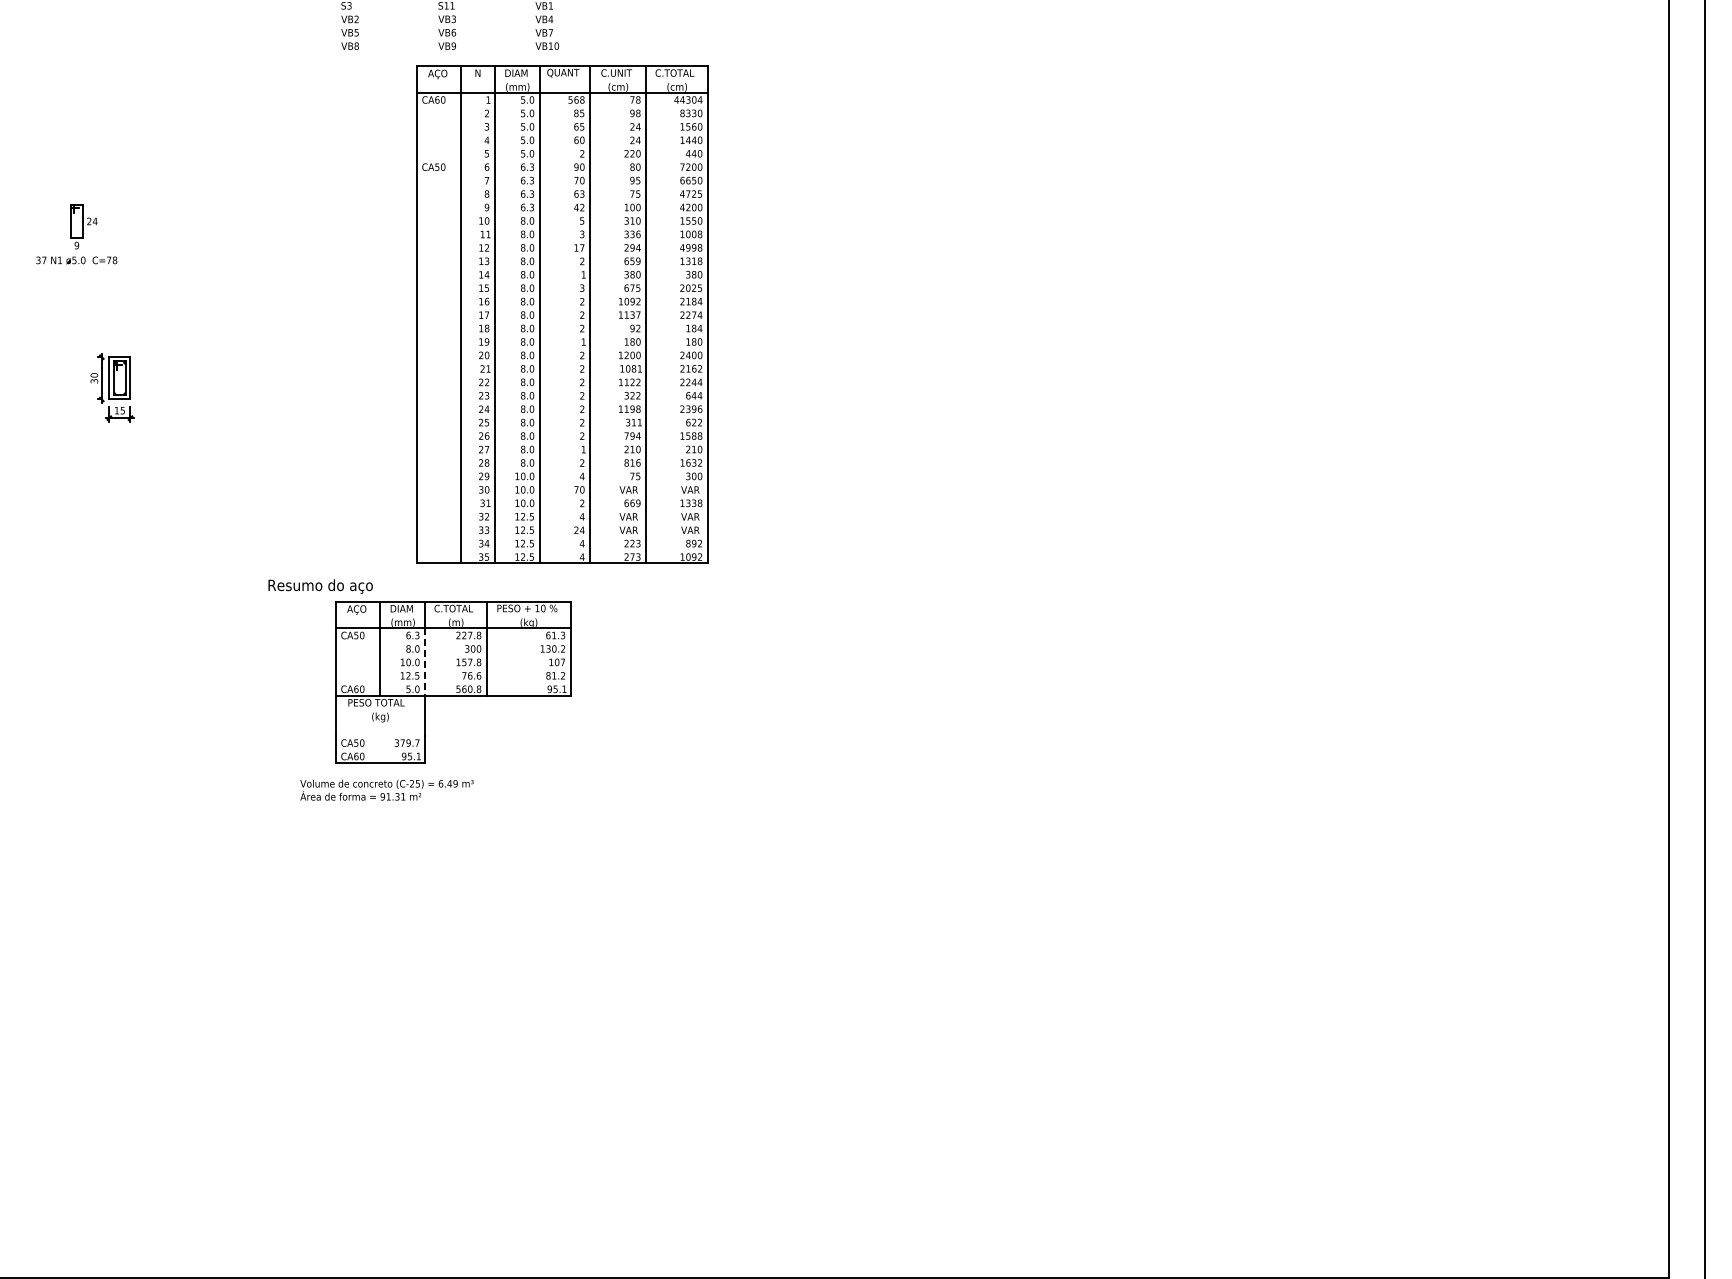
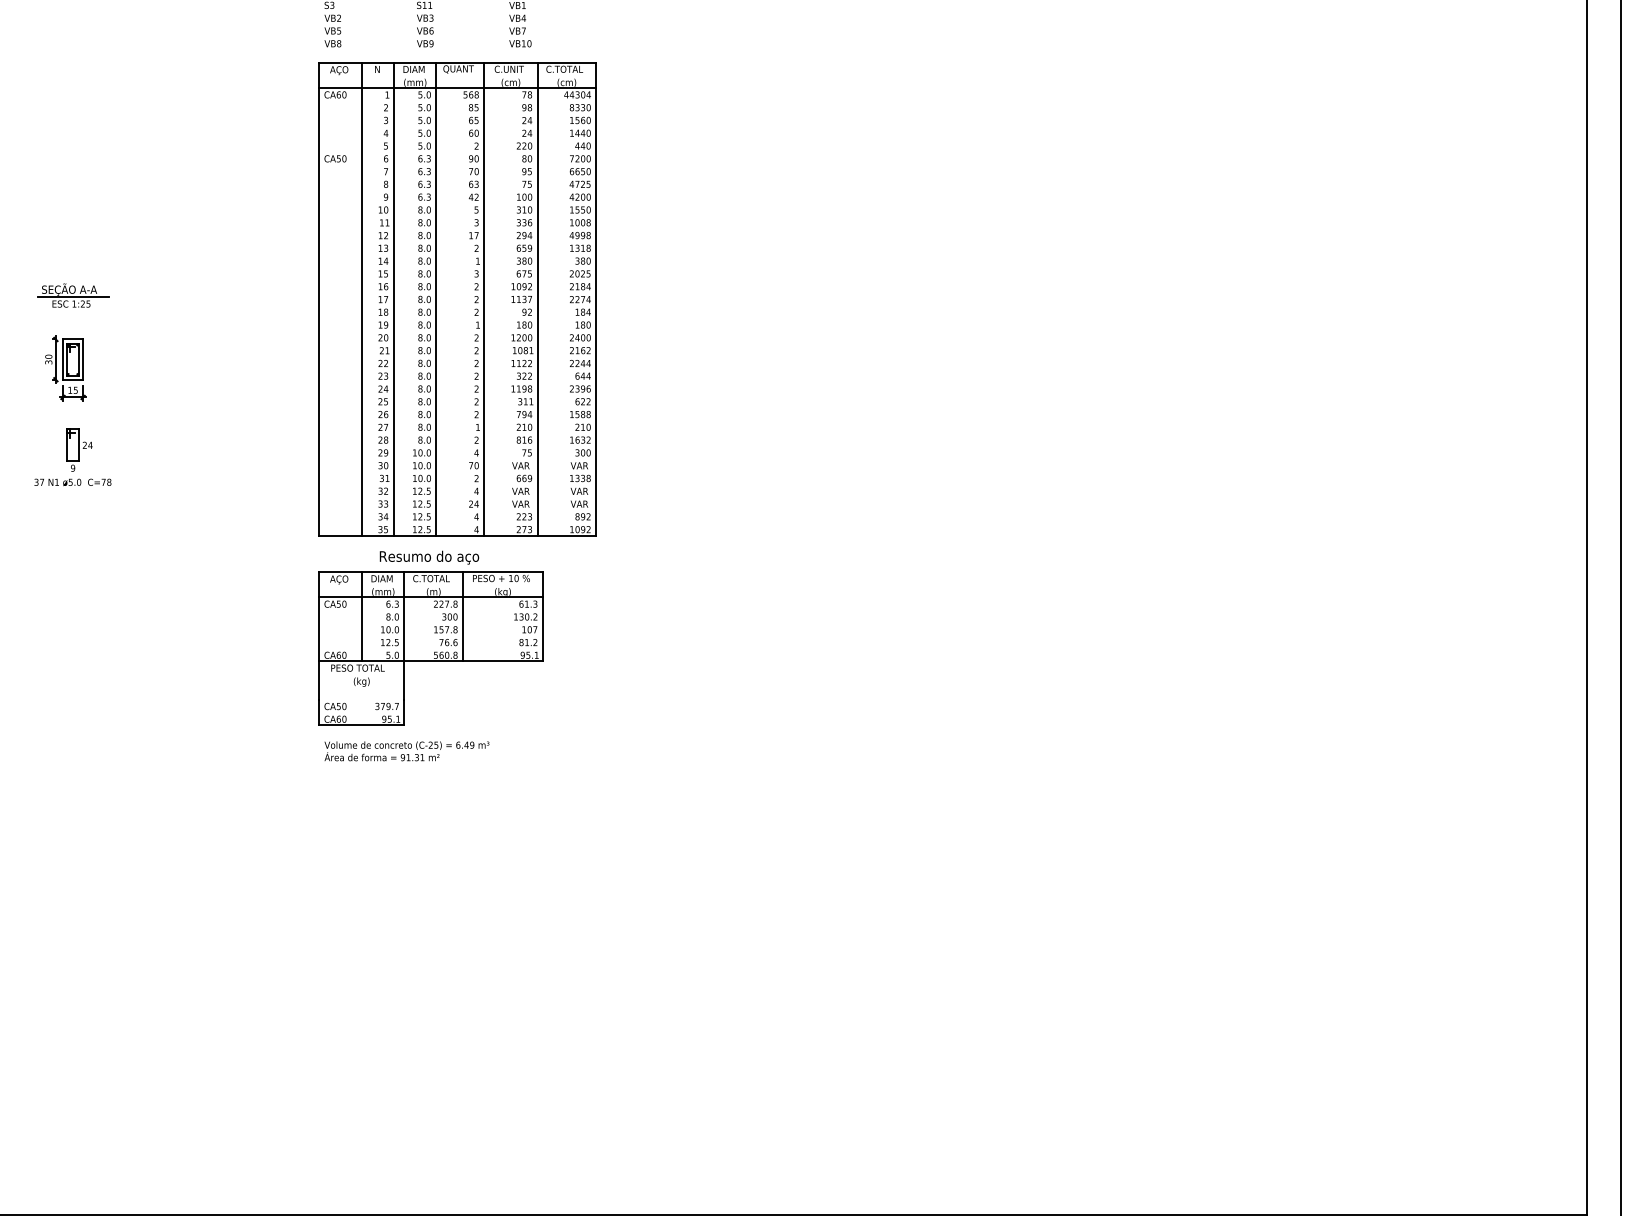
part: (76, 234) -> (72, 457), moved
part: (76, 310) -> (72, 295), added
part: (562, 314) -> (457, 298), moved
part: (112, 387) -> (66, 368), moved
text: (320, 586) -> (429, 557), moved
line: (425, 662) -> (404, 629), dashed -> solid
text: (386, 789) -> (406, 750), moved

